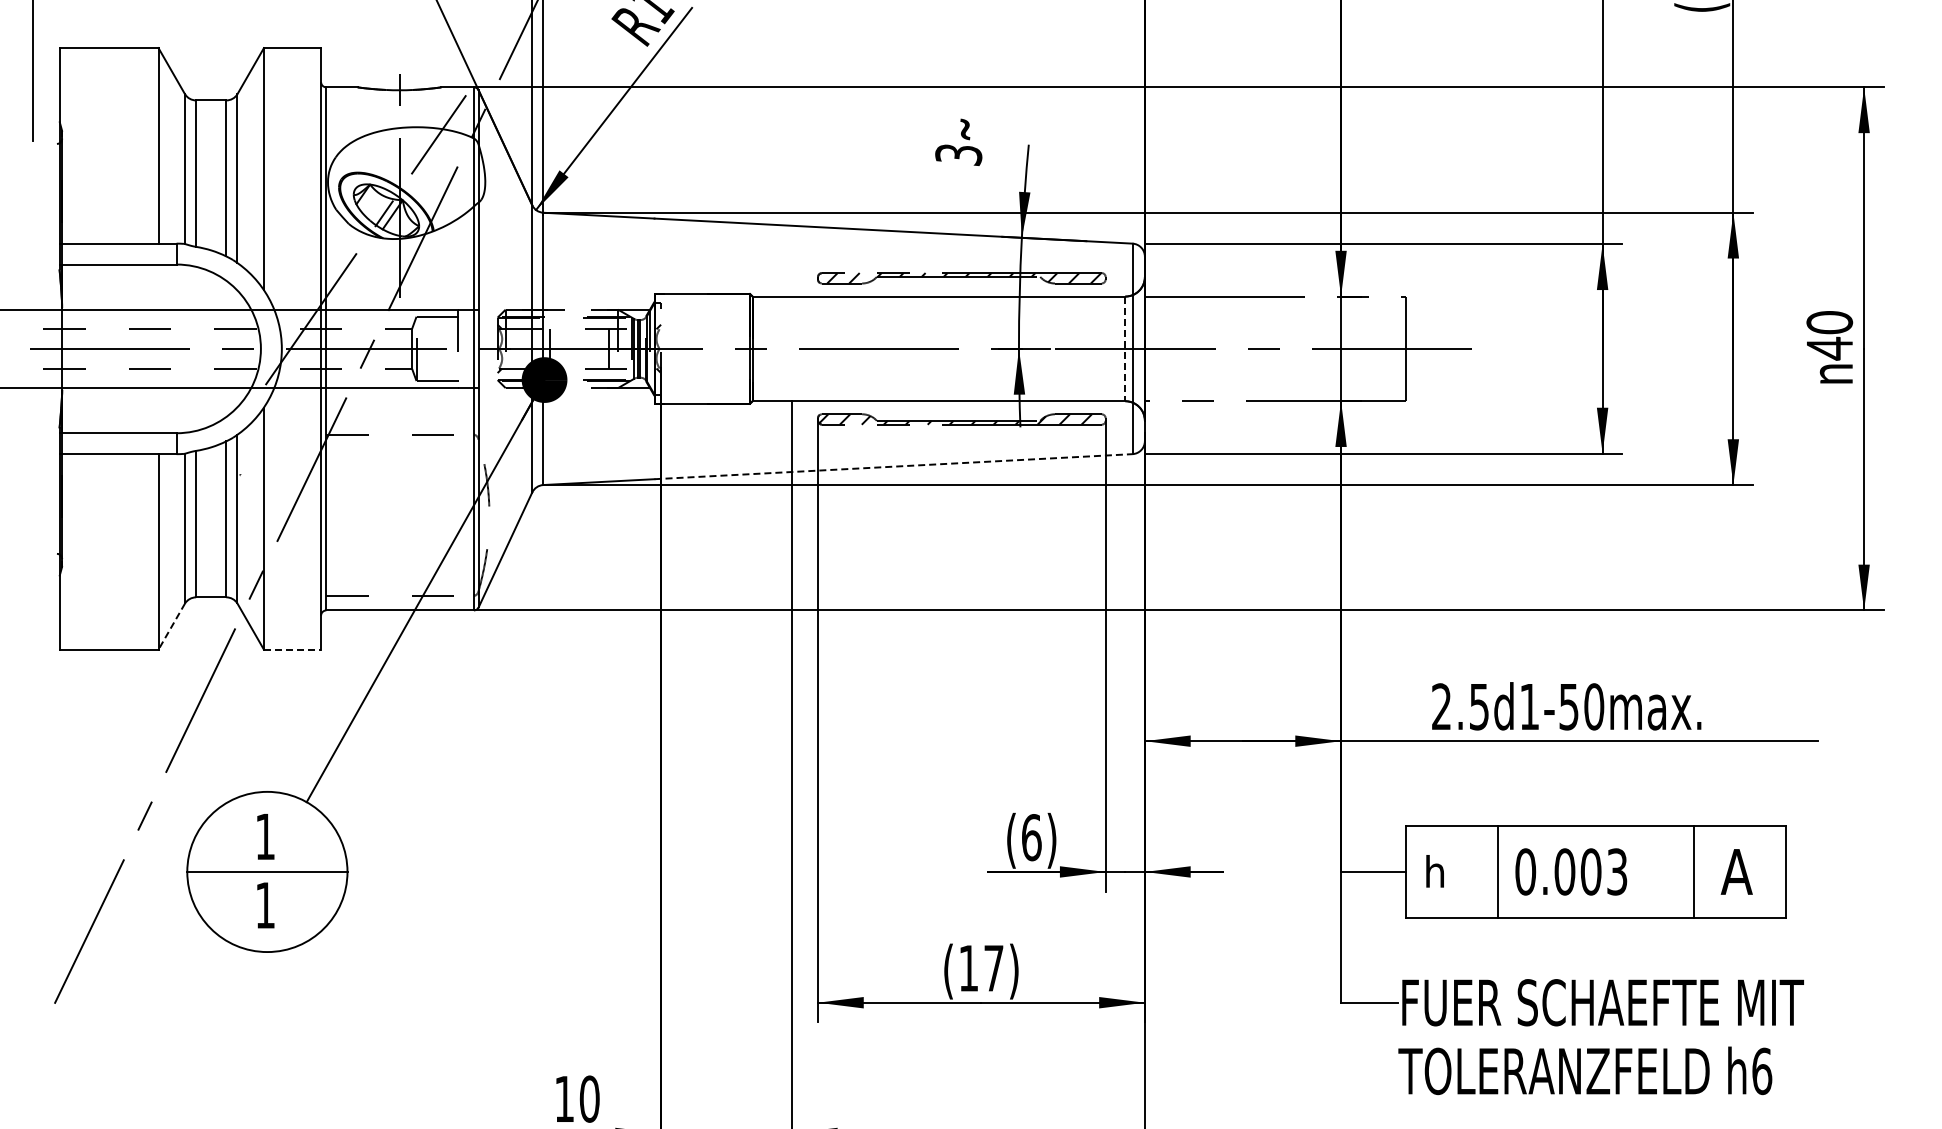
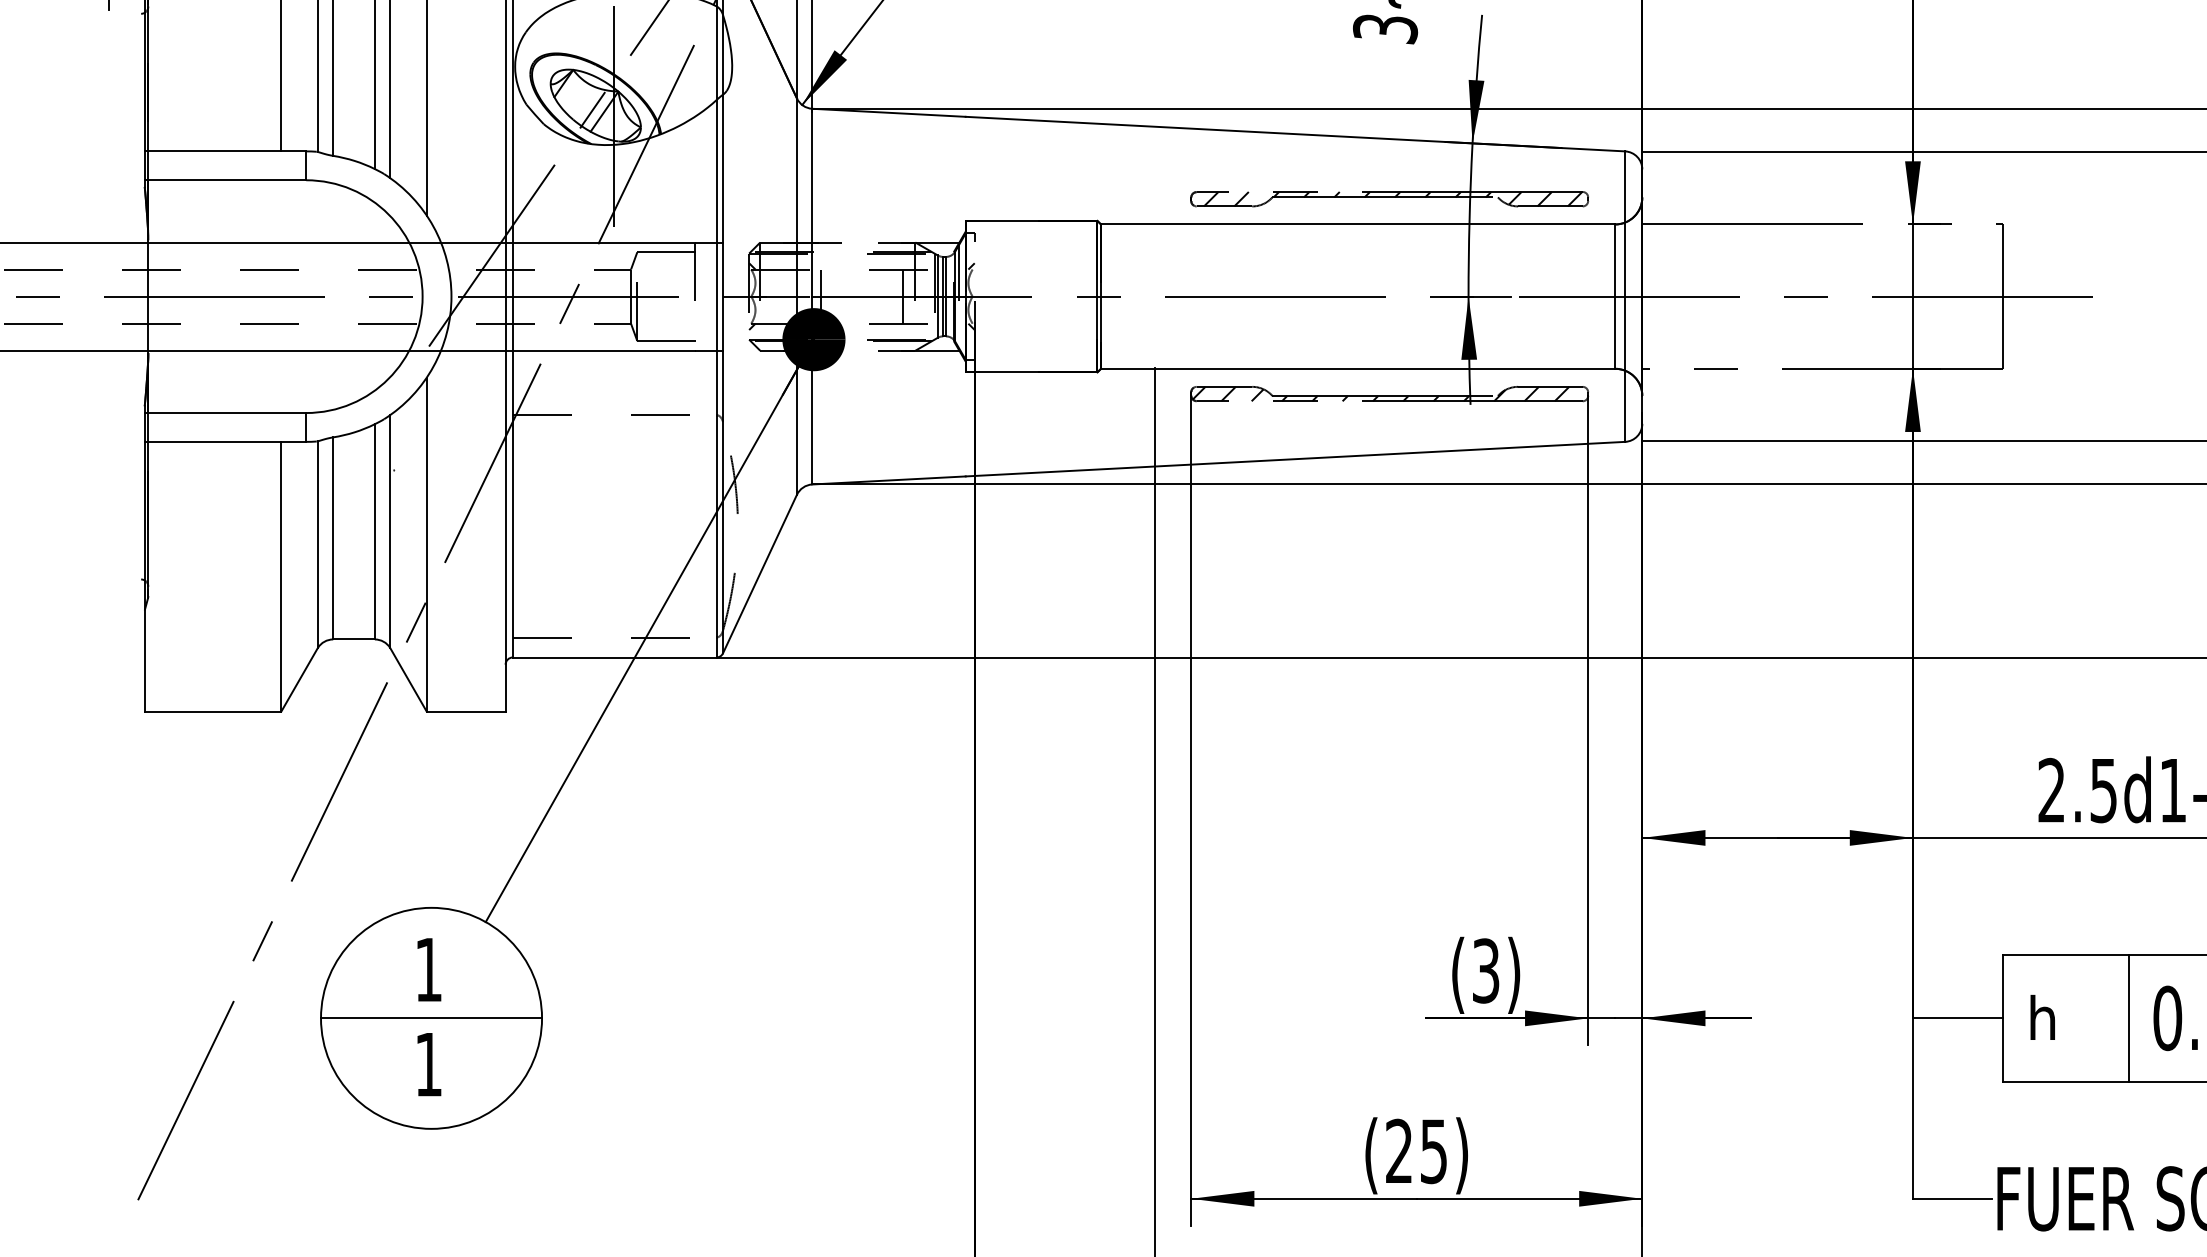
line: (1125, 349) -> (1615, 297), dashed -> solid
line: (894, 466) -> (1296, 458), dashed -> solid
line: (171, 626) -> (299, 679), dashed -> solid
line: (292, 649) -> (466, 711), dashed -> solid
text: (1031, 837) -> (1485, 970), (6) -> (3)
text: (981, 968) -> (1416, 1151), (17) -> (25)

